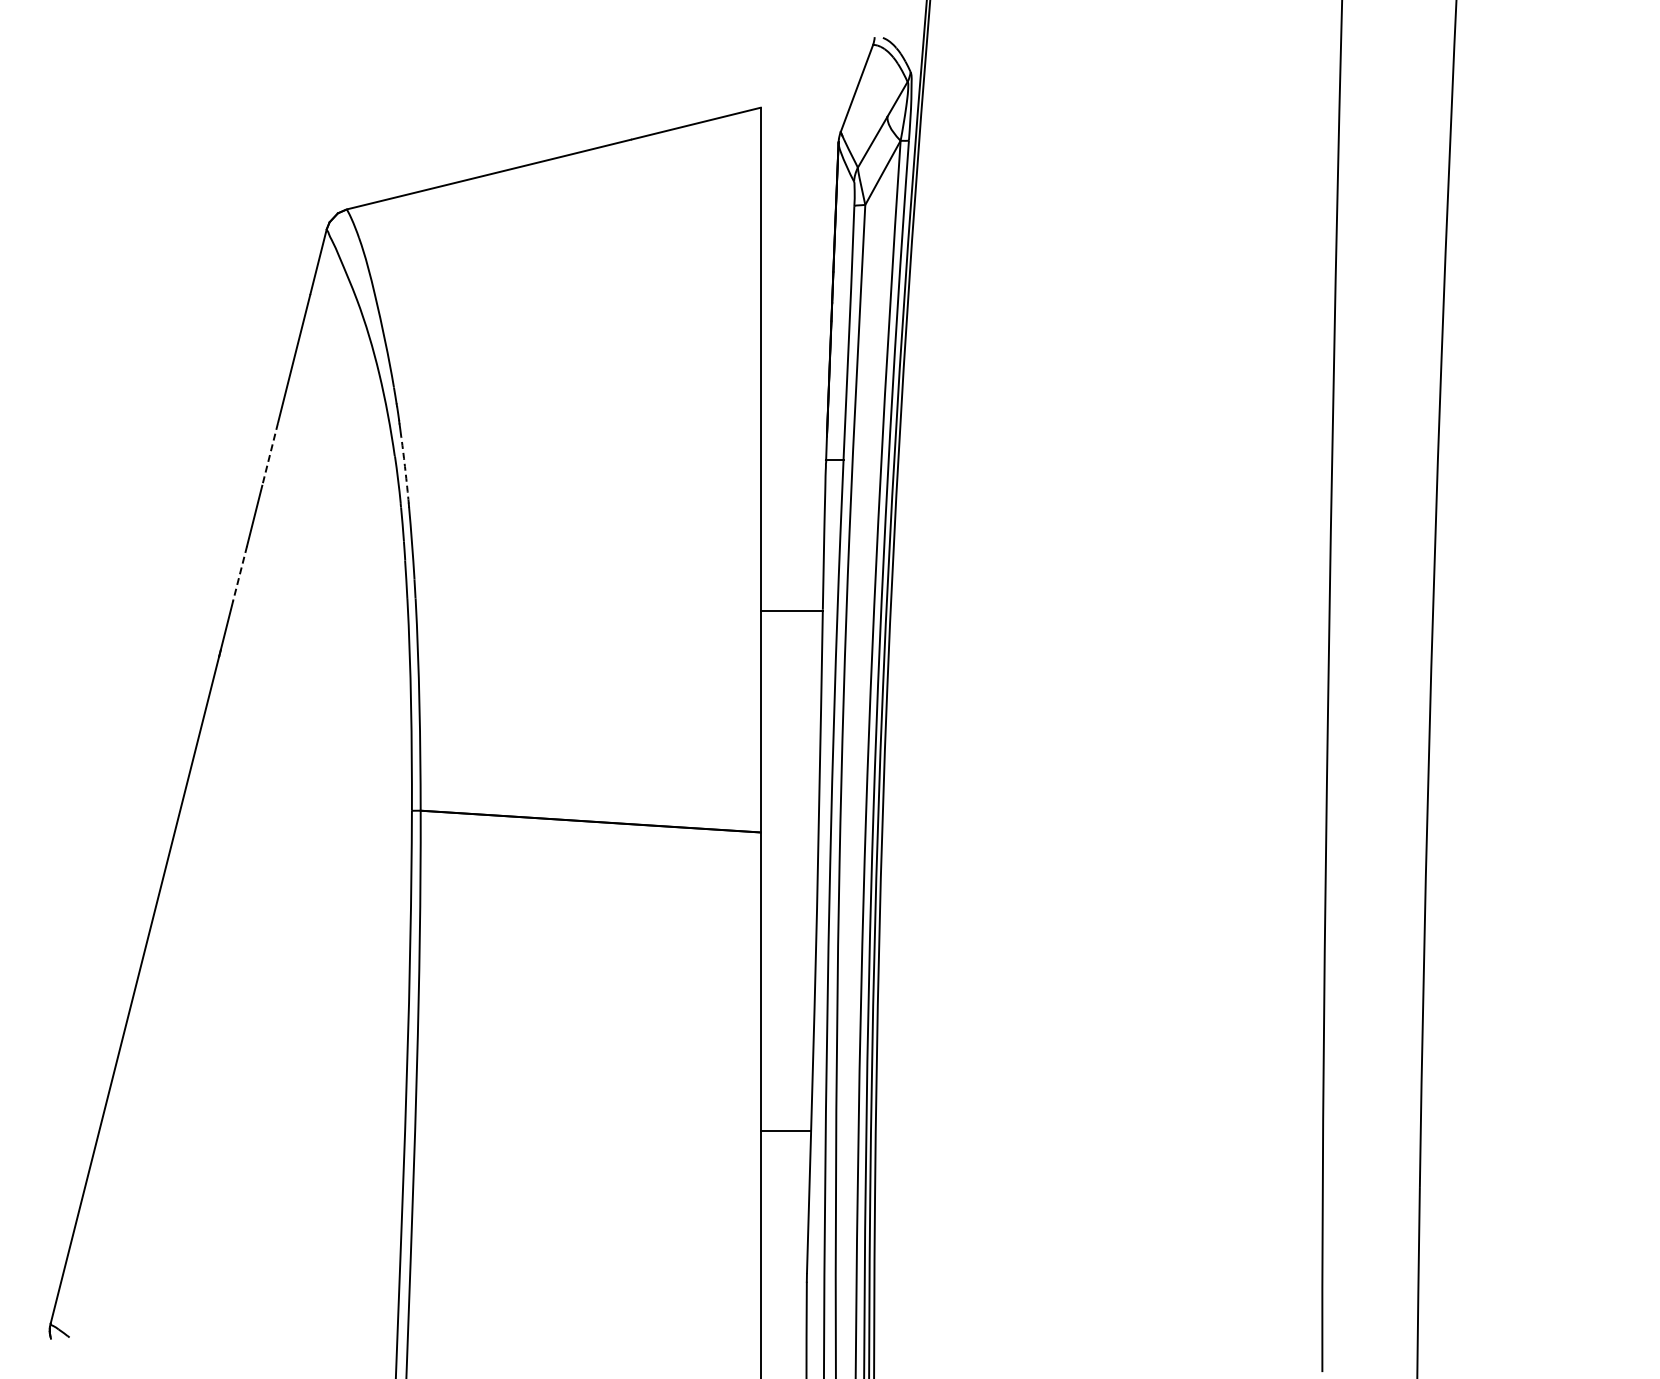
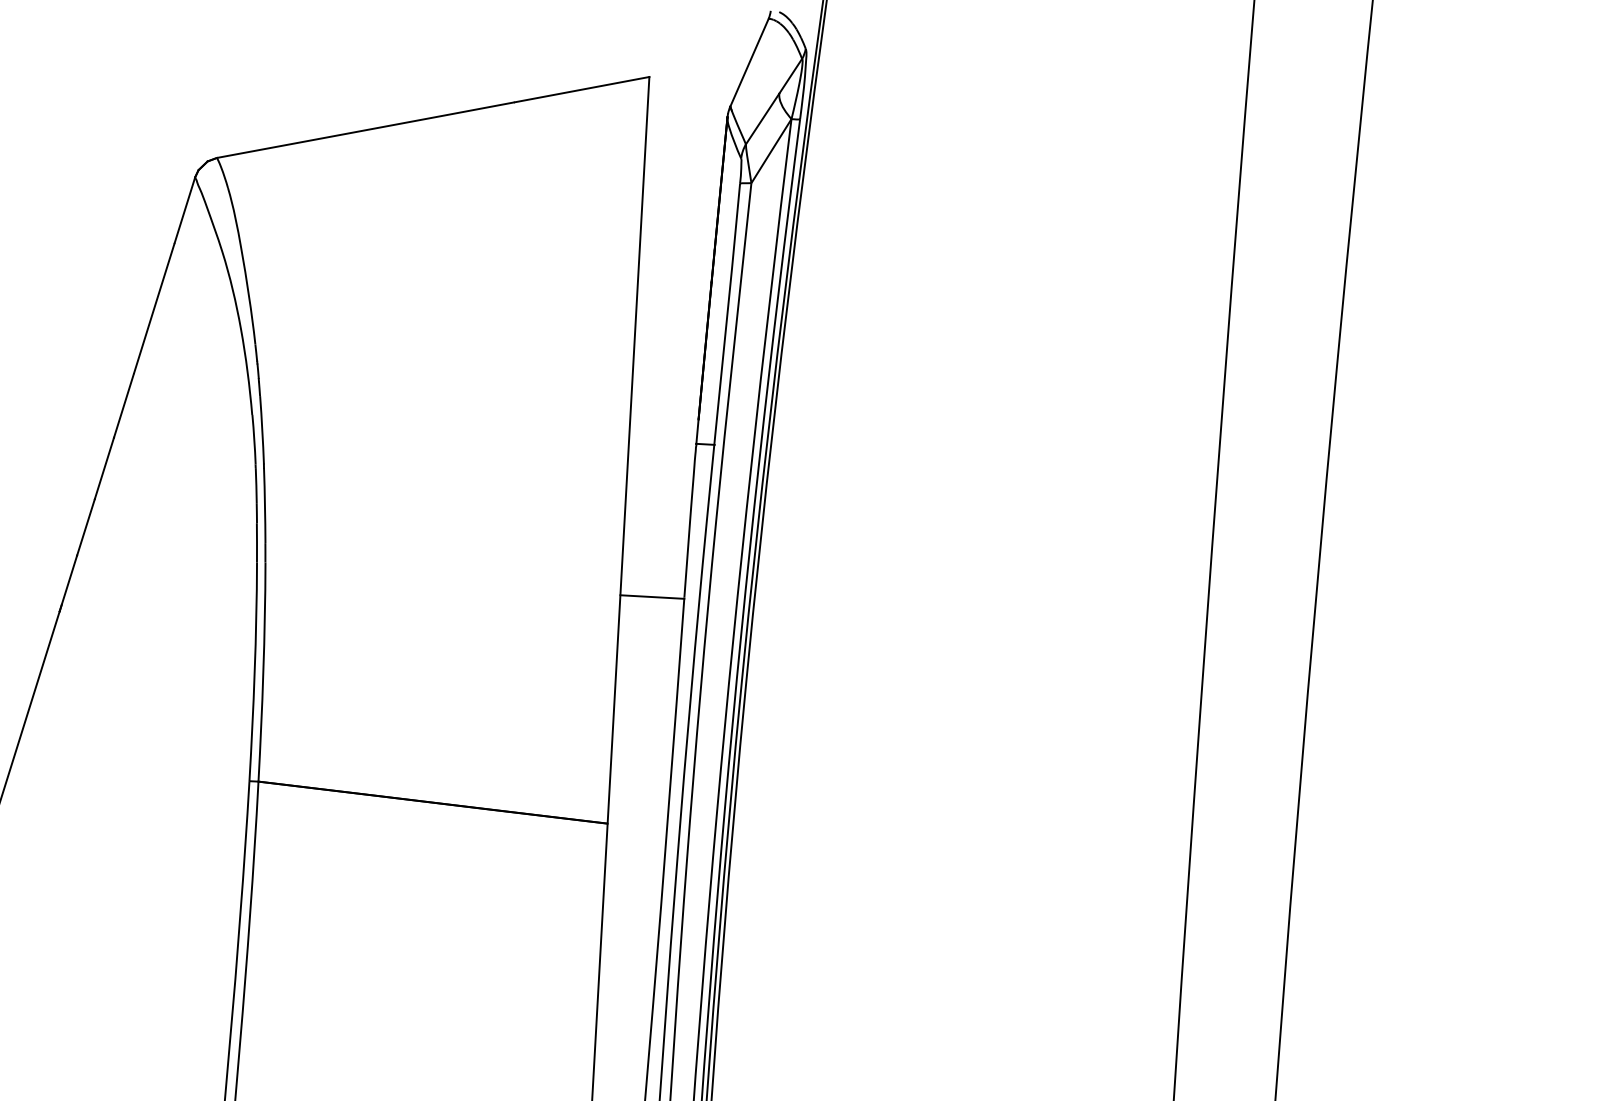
line: (270, 454) -> (124, 406), dashed -> solid
arc: (405, 470) -> (262, 430), dashed -> solid
line: (240, 573) -> (86, 526), dashed -> solid

